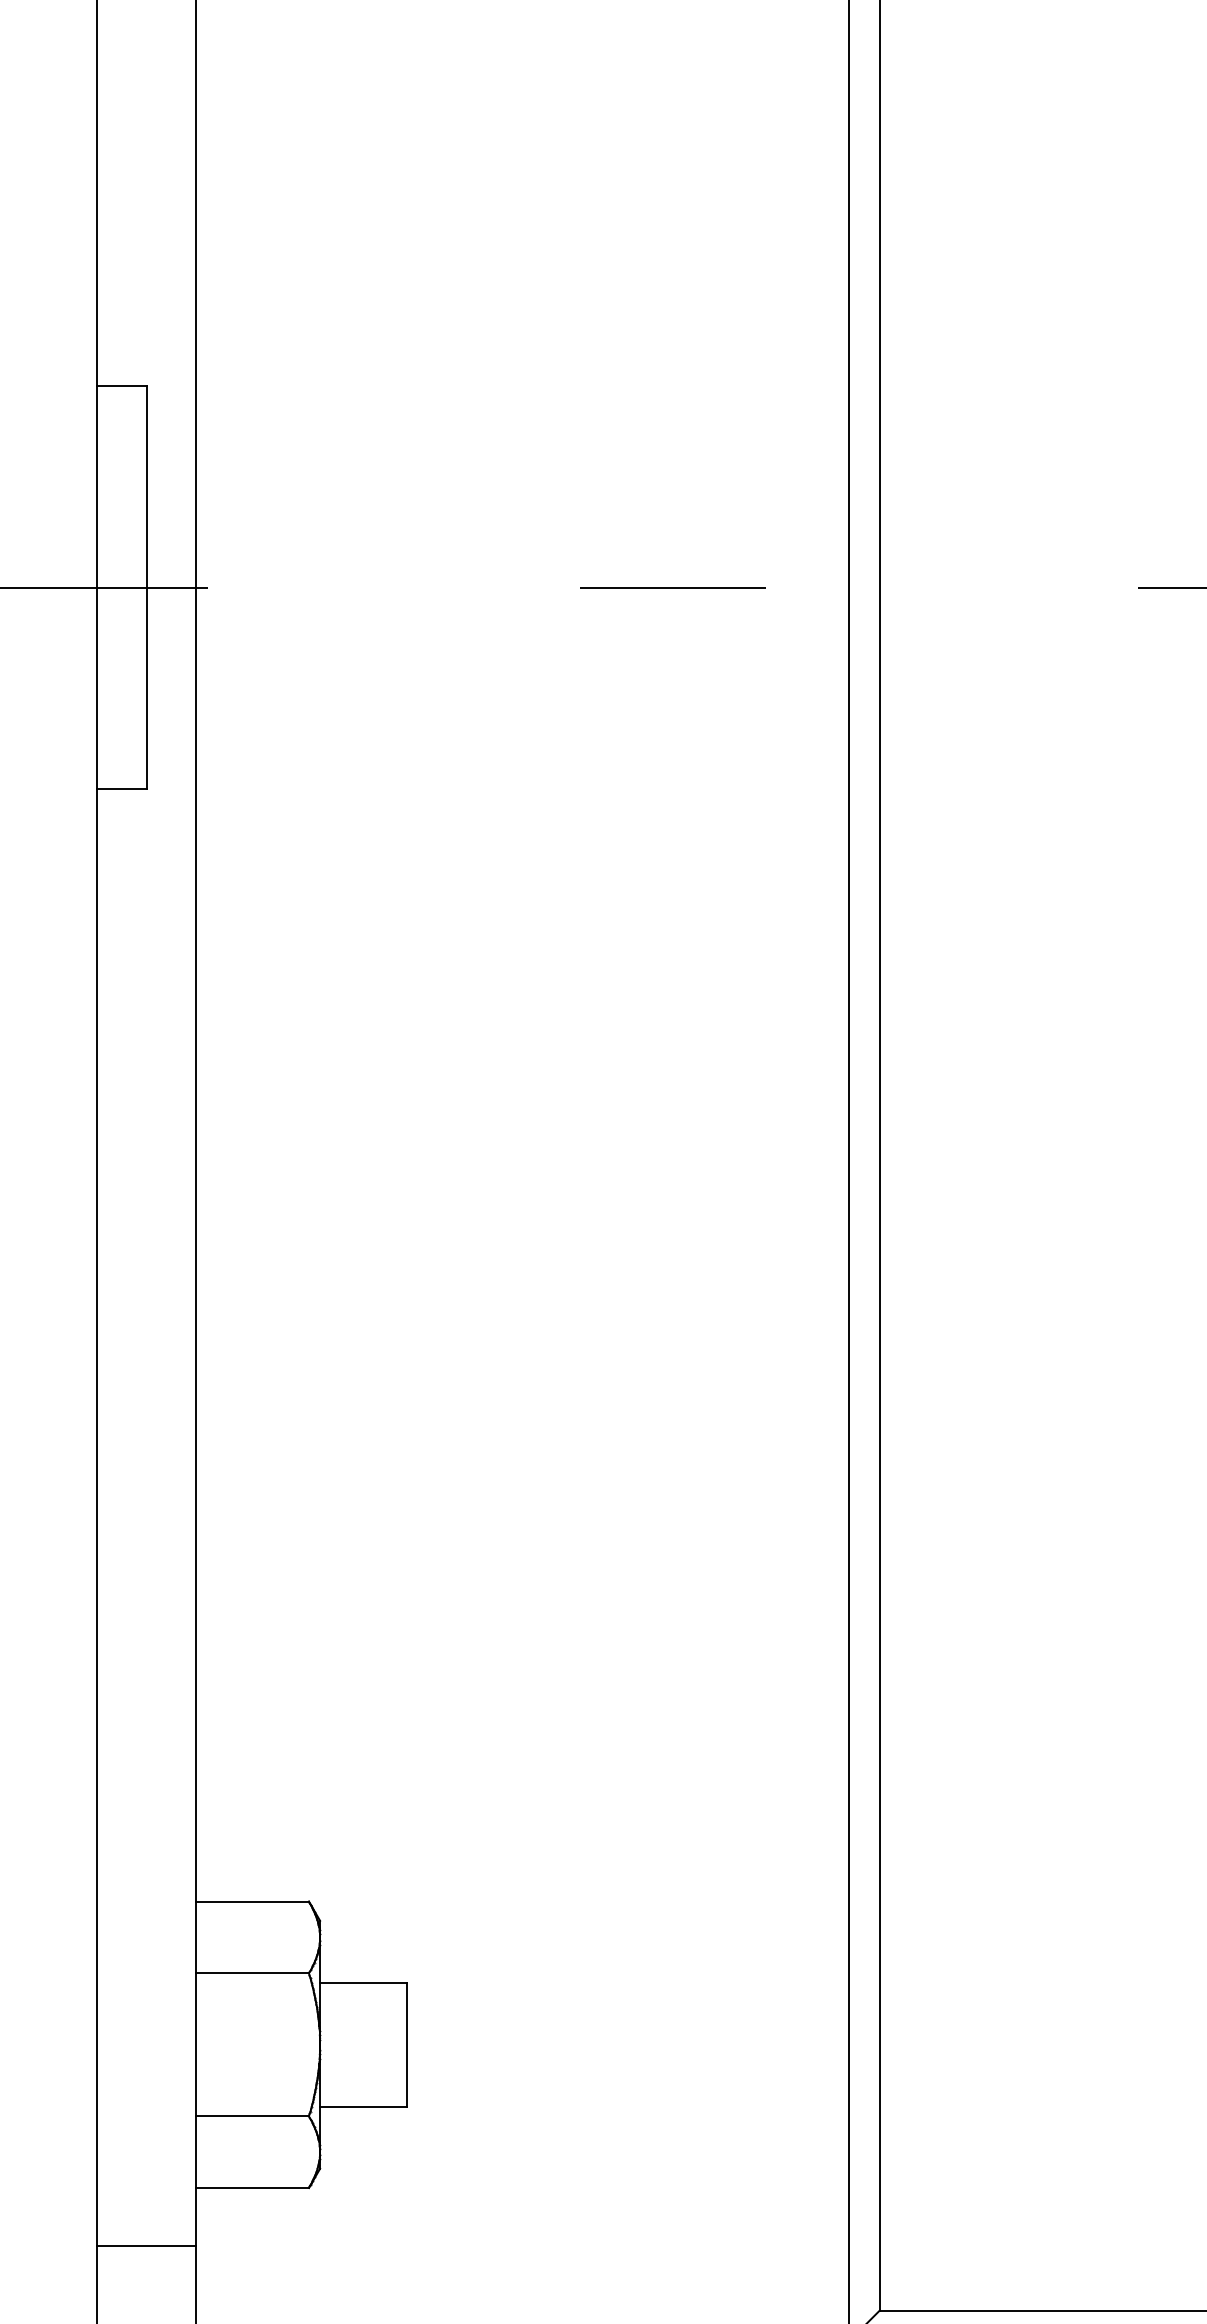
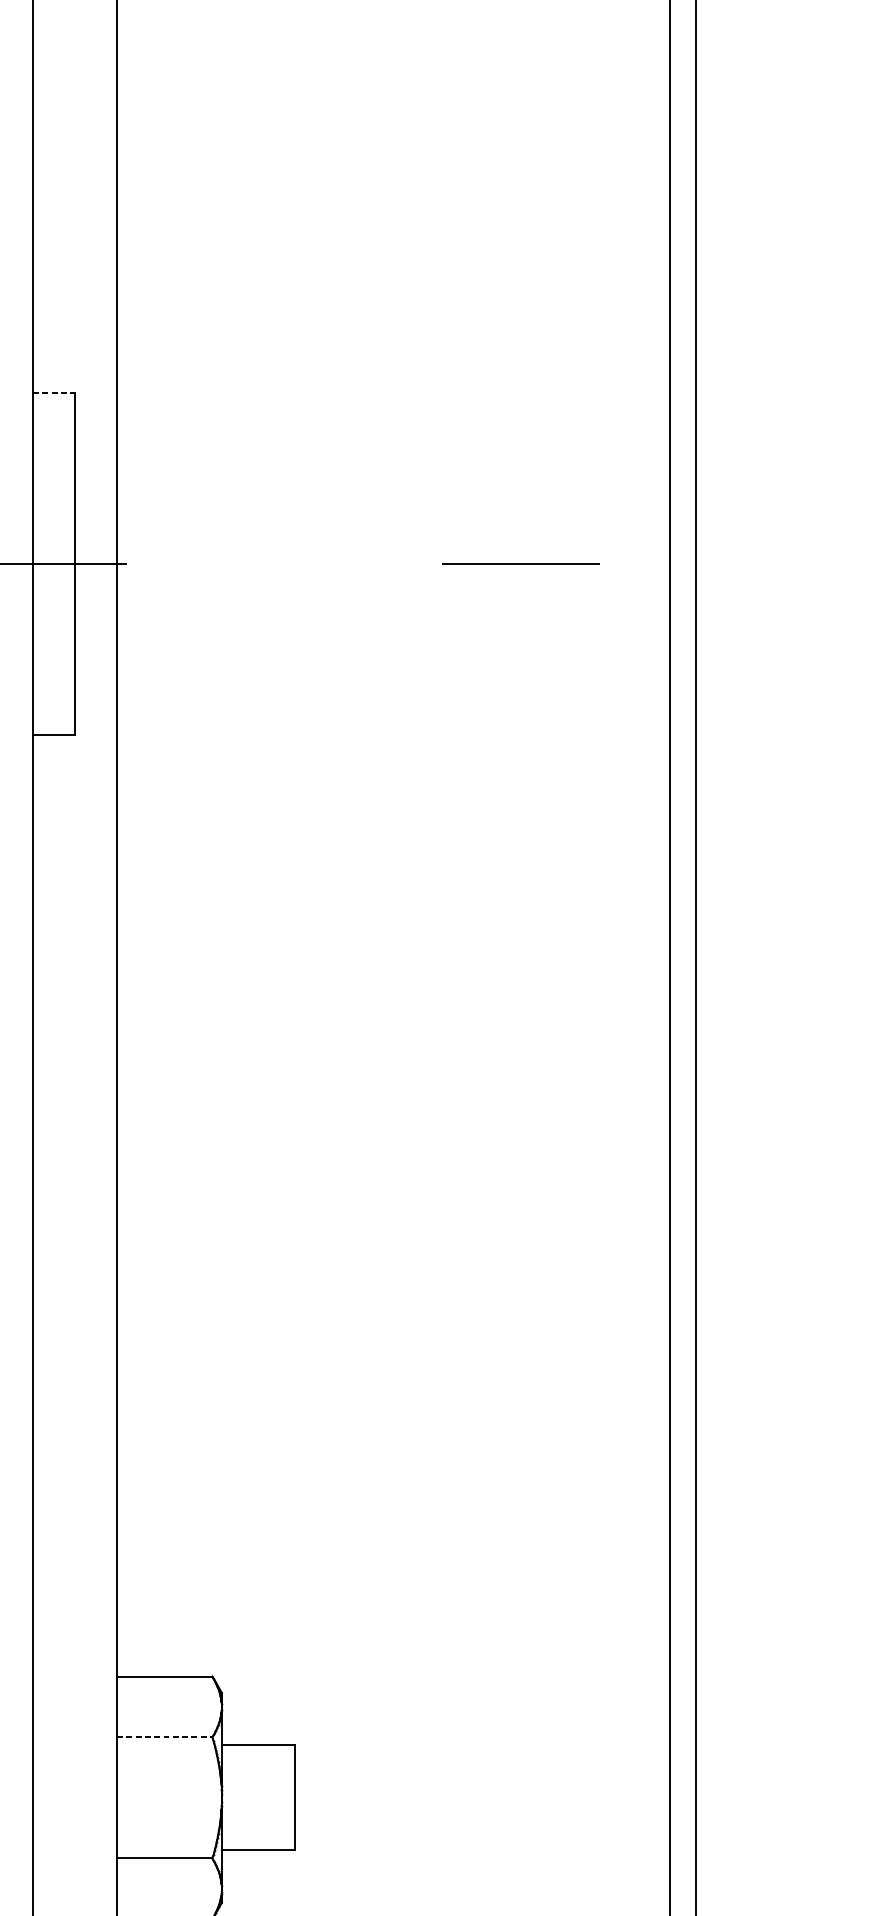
line: (121, 386) -> (53, 393), solid -> dashed
line: (253, 1973) -> (165, 1737), solid -> dashed

